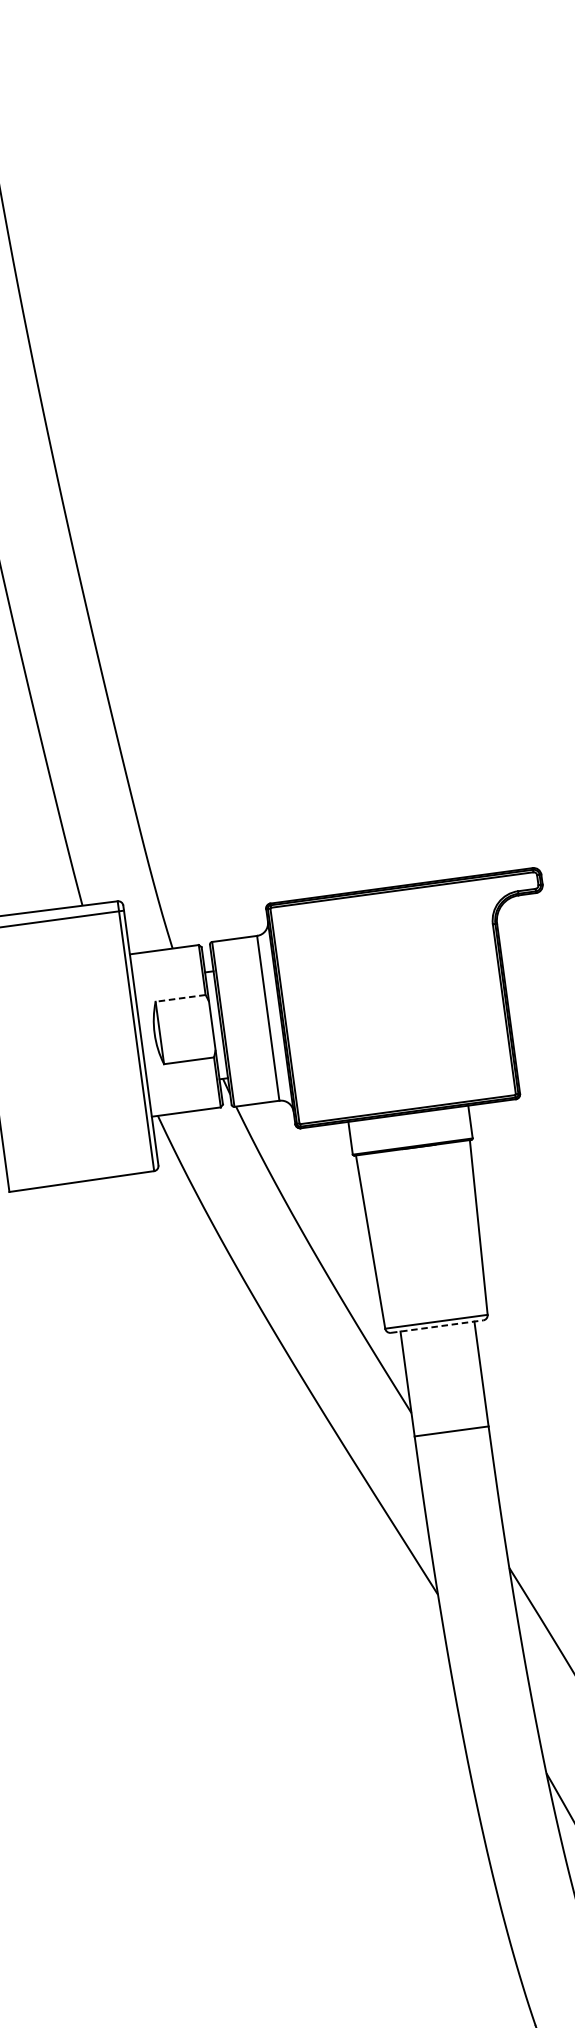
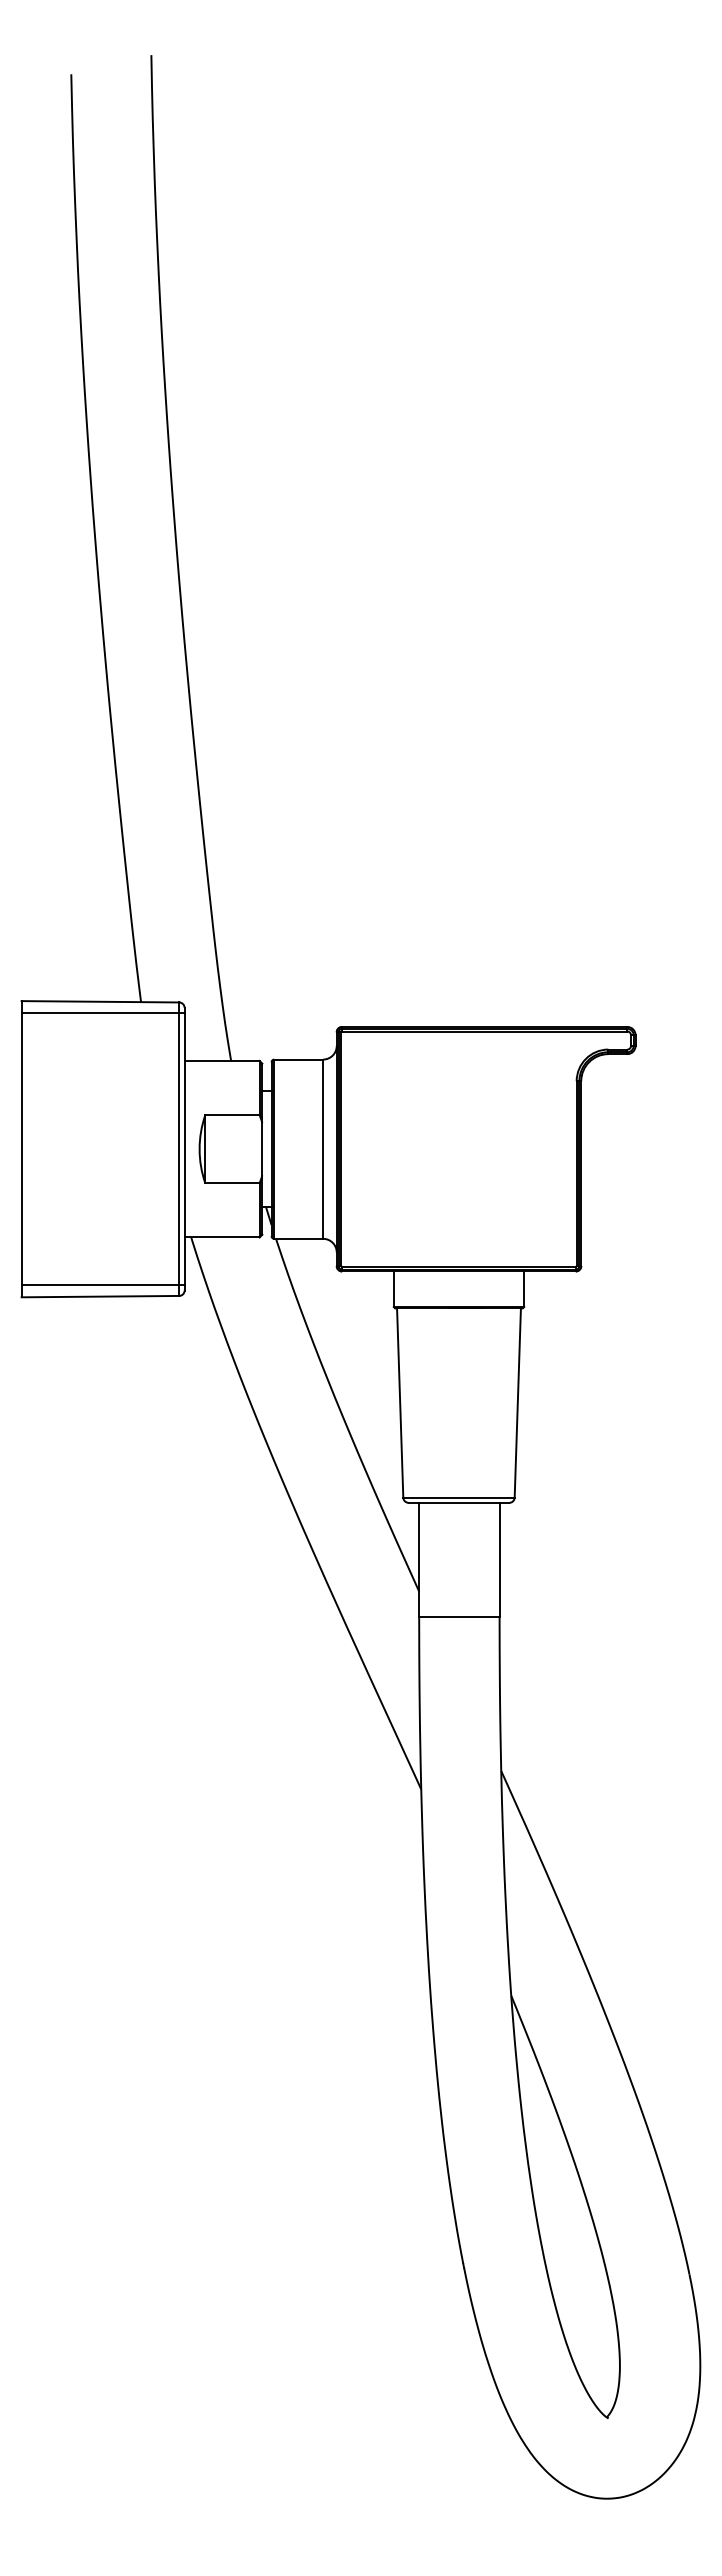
line: (179, 998) -> (231, 1115), dashed -> solid
line: (82, 1171) -> (102, 1285), added
line: (437, 1326) -> (459, 1502), dashed -> solid

